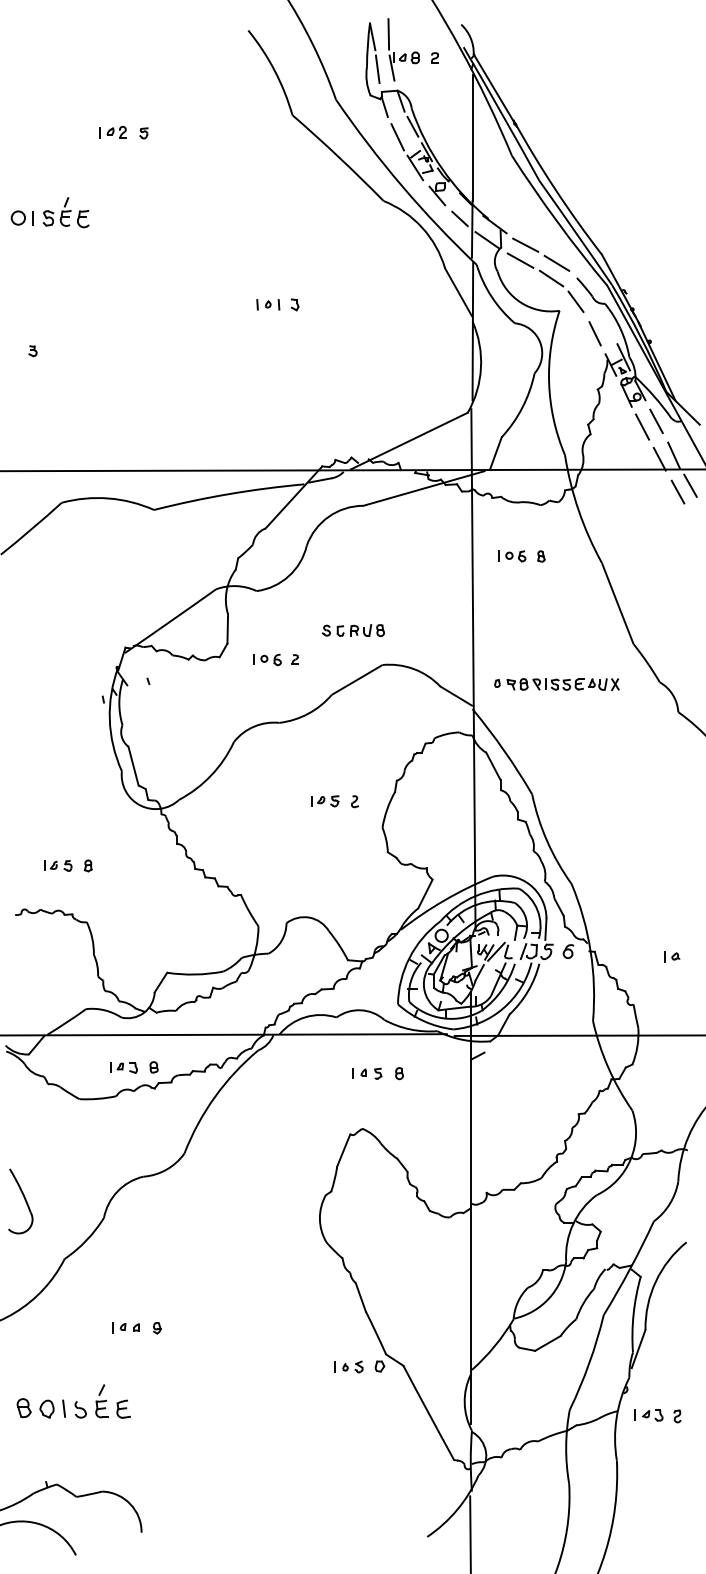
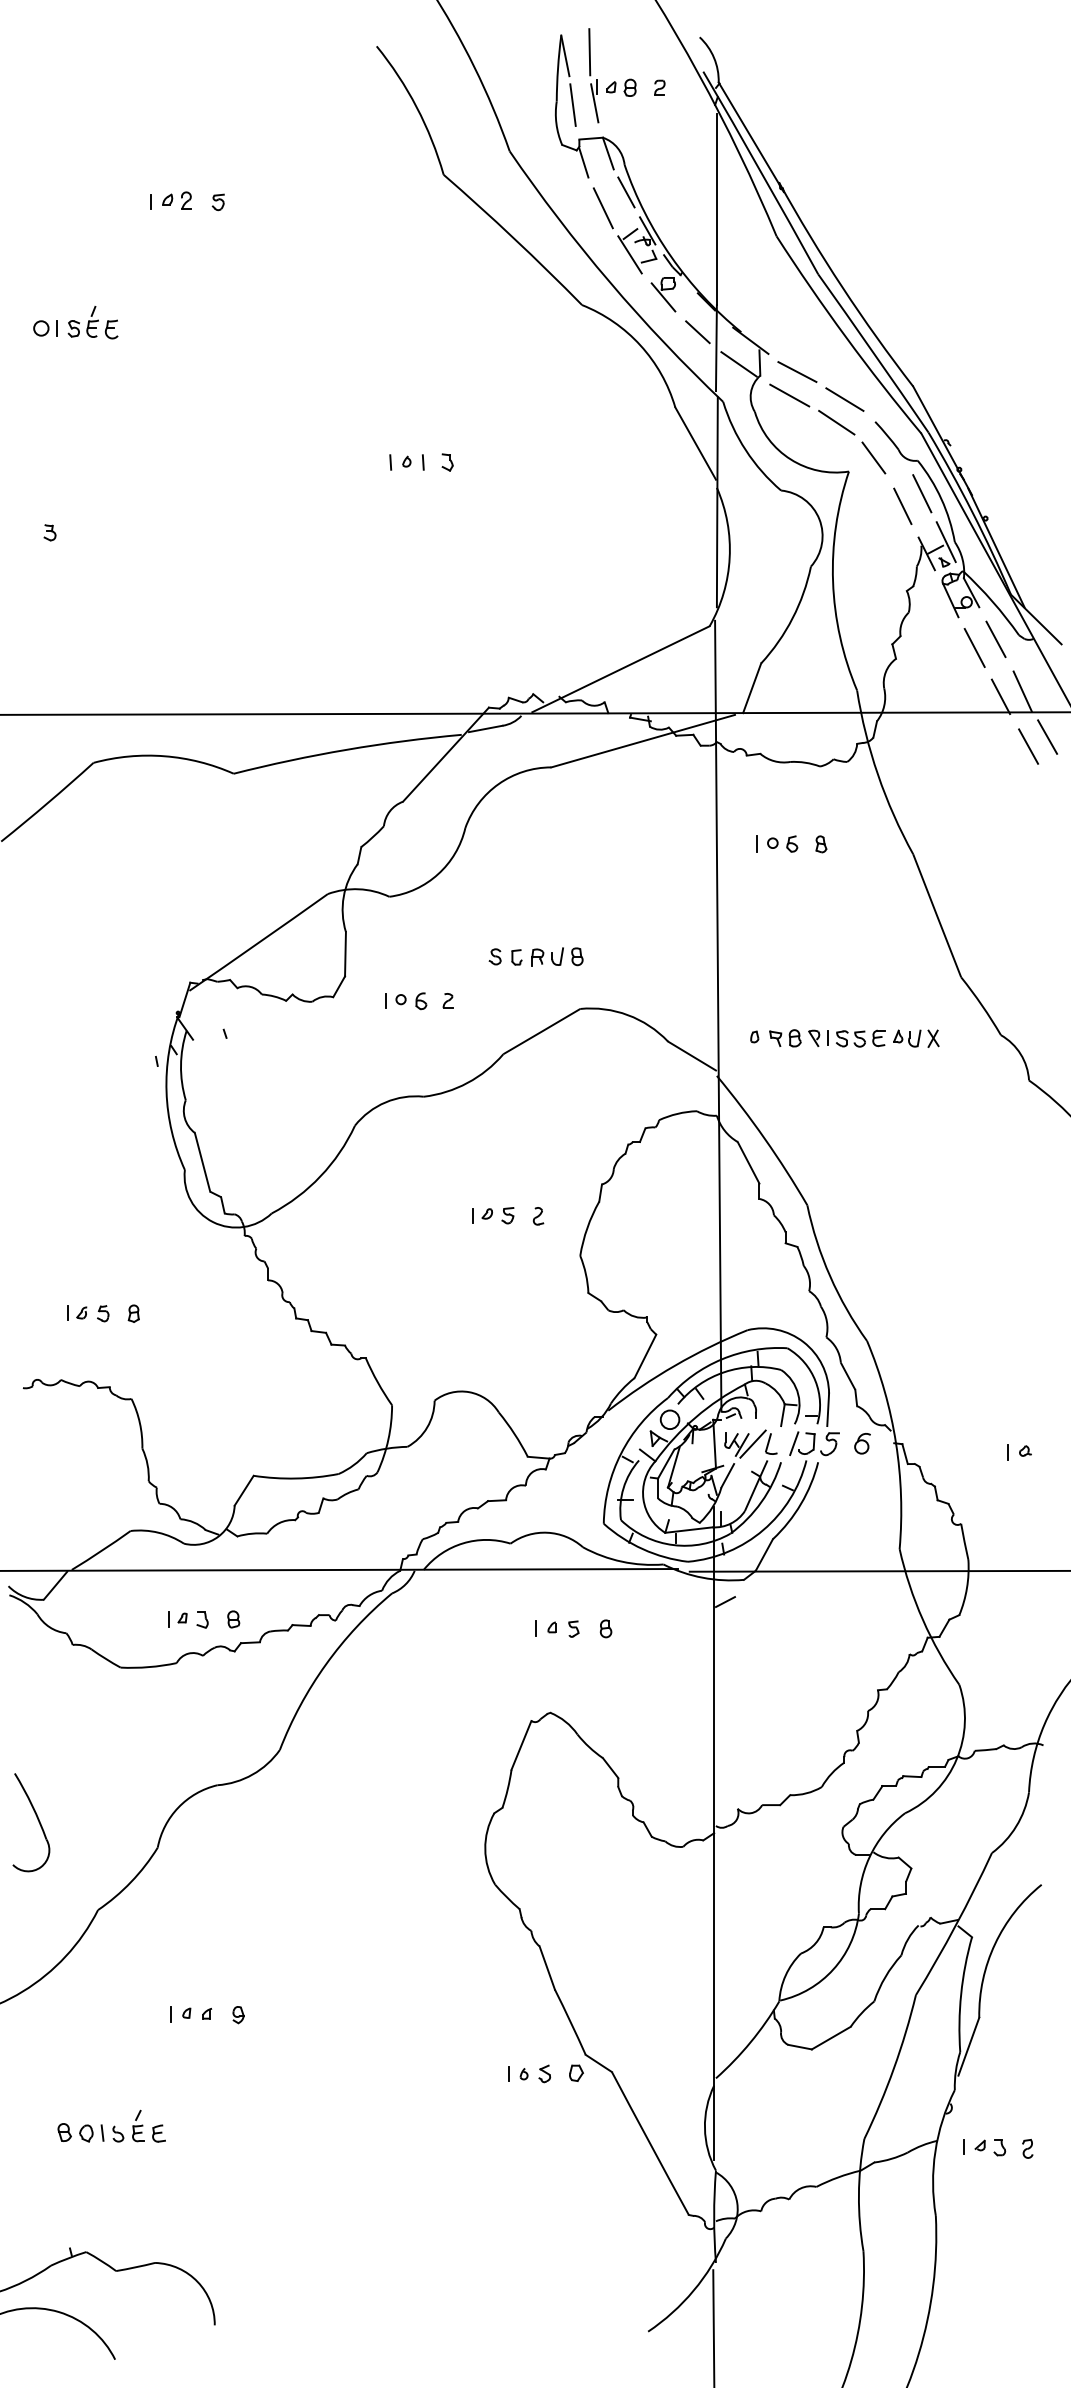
part: (49, 212) -> (75, 322), size x0.71
line: (607, 325) -> (921, 493), added
part: (73, 1401) -> (111, 2126), size x0.62

